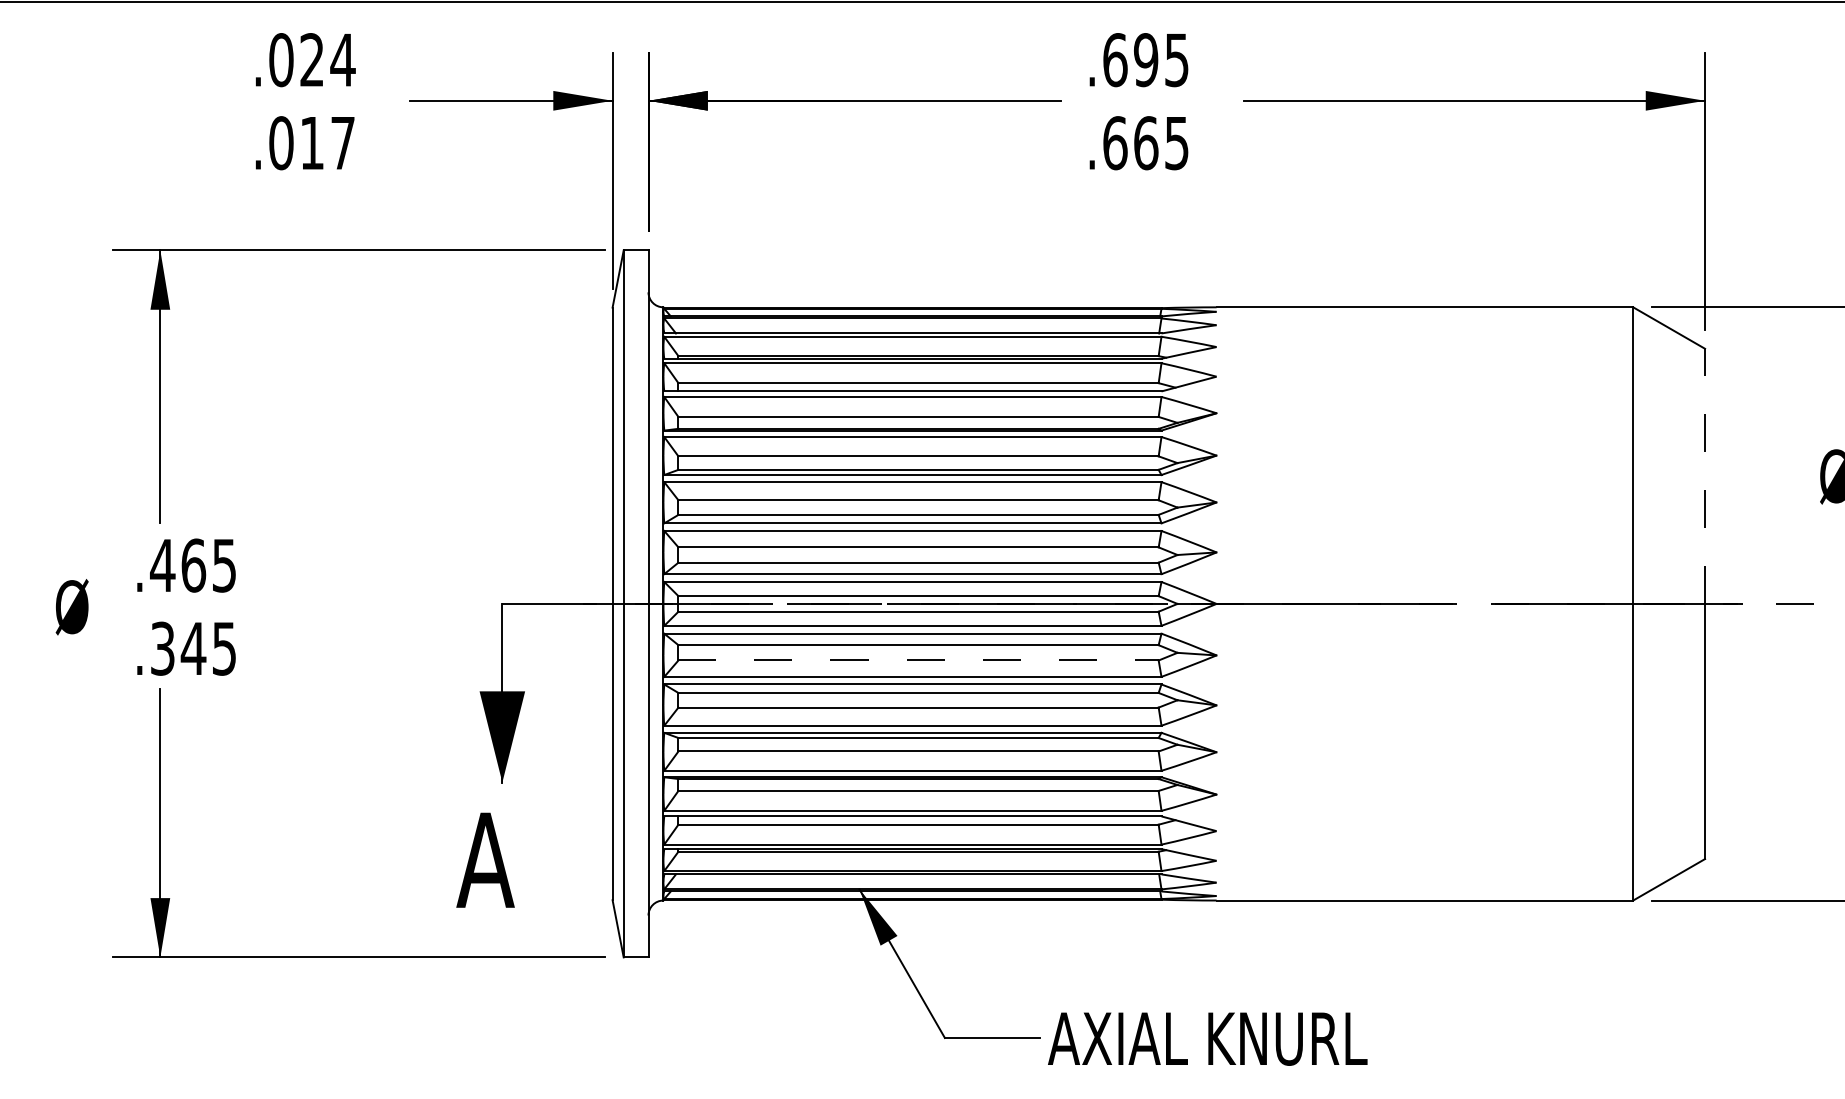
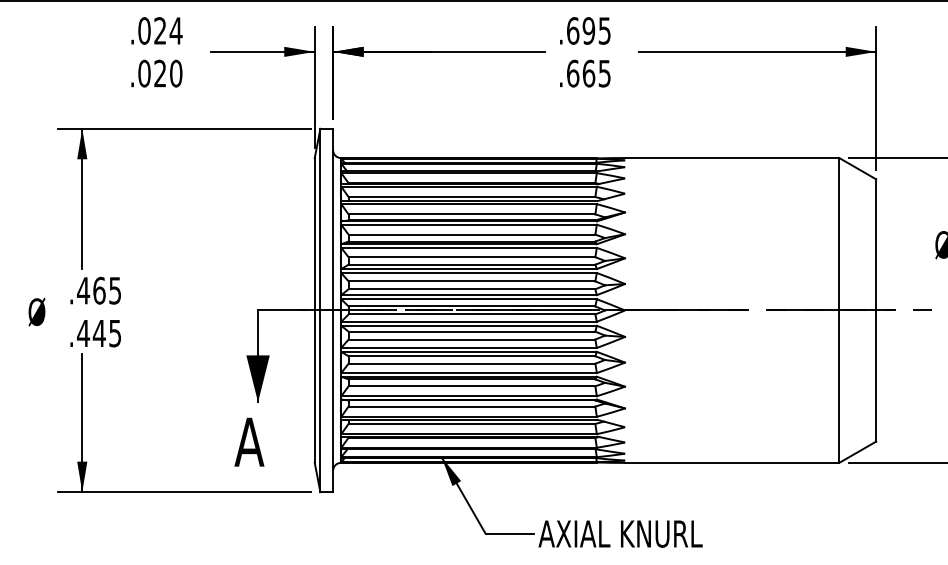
text: (328, 142) -> (168, 73), .017 -> .020
line: (1705, 475) -> (876, 244), dashed -> solid
text: (162, 648) -> (83, 333), .345 -> .445
line: (919, 660) -> (472, 339), dashed -> solid

